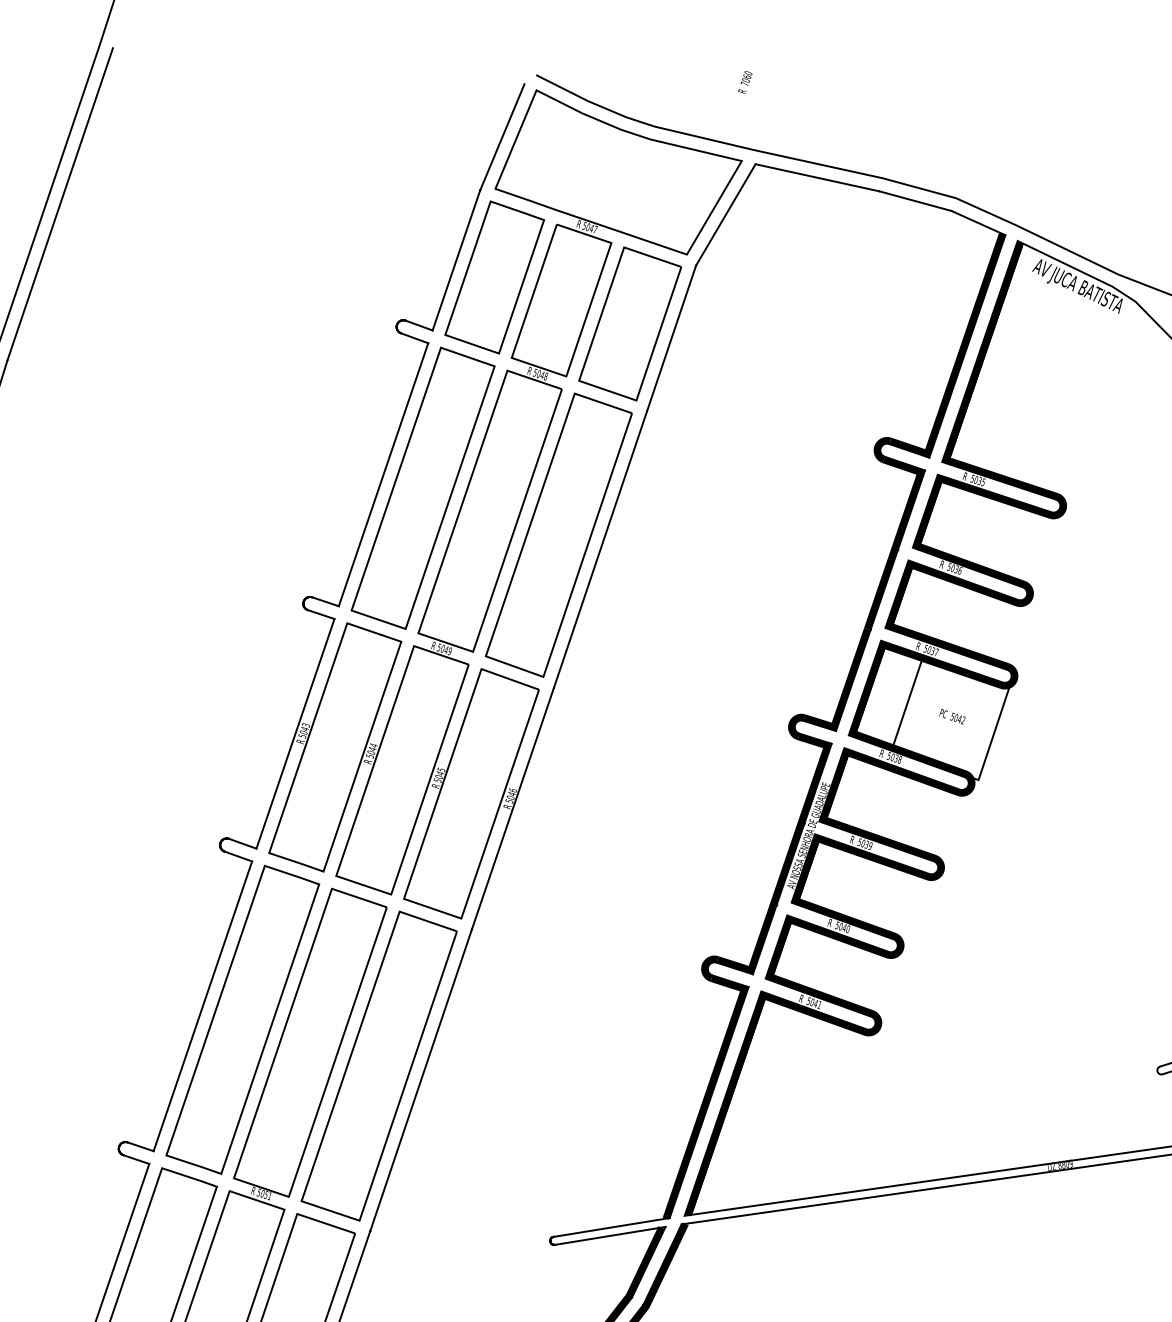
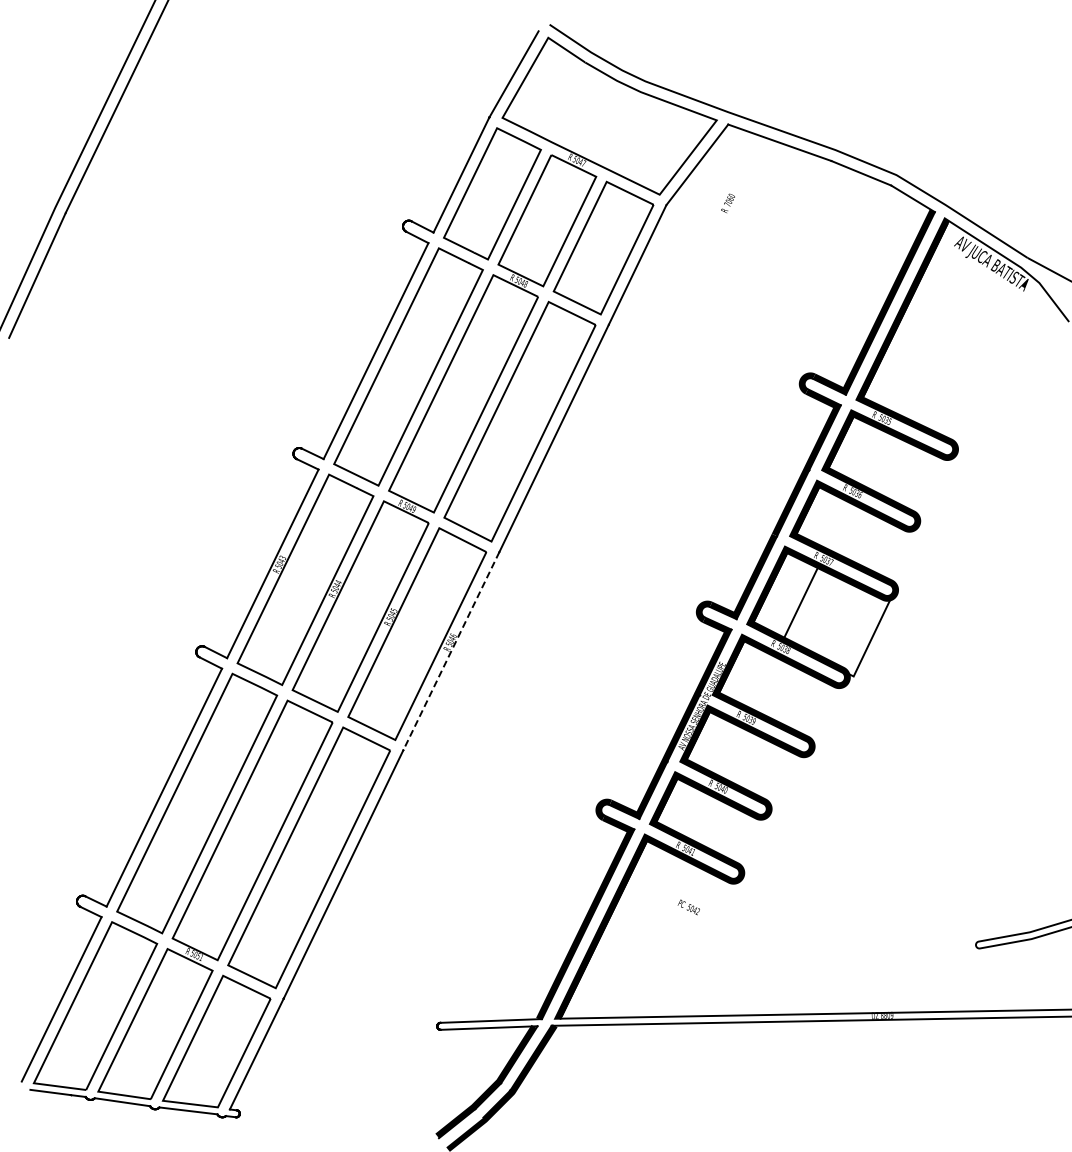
text: (744, 82) -> (727, 203), moved
text: (951, 716) -> (688, 907), moved
line: (513, 808) -> (451, 651), solid -> dashed

